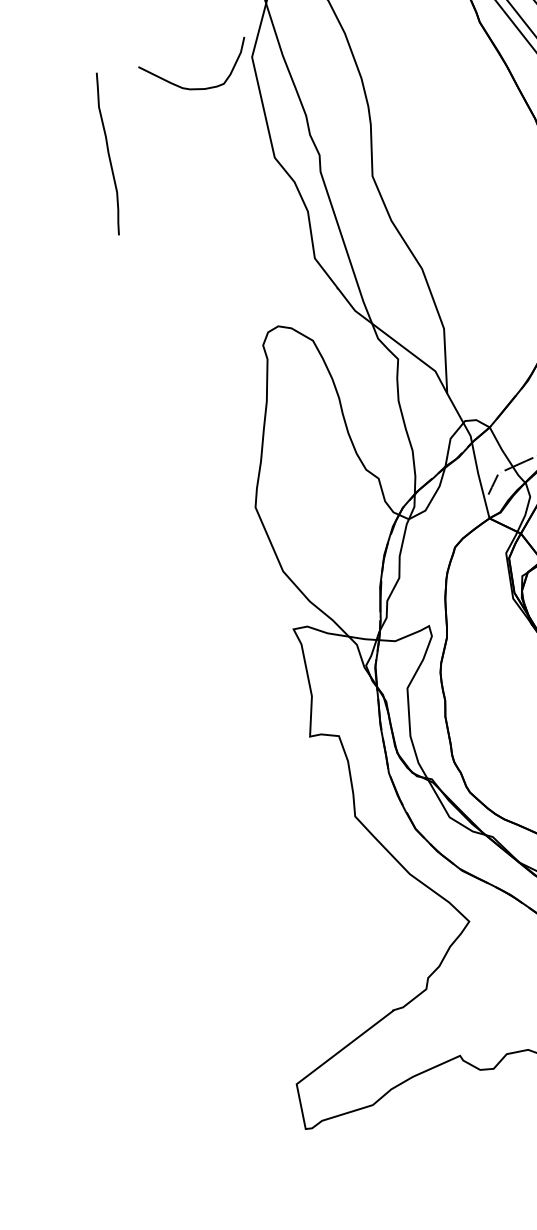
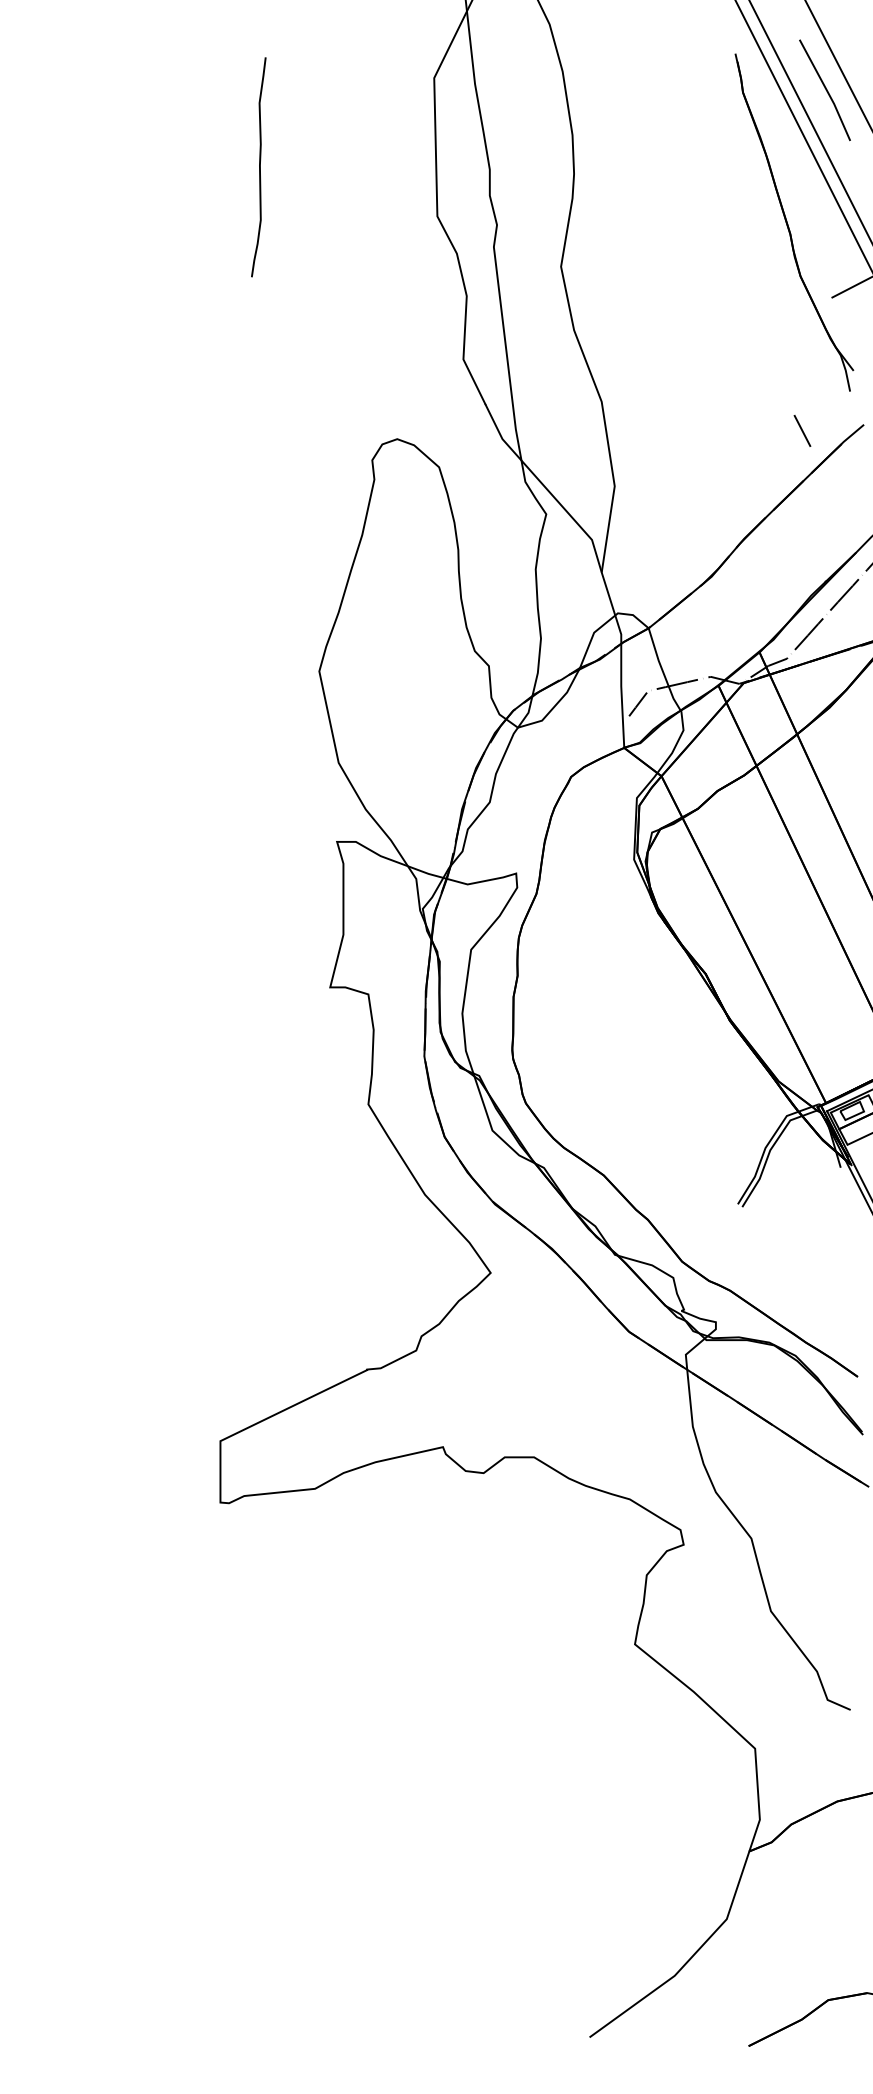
curve: (193, 88) -> (348, 103), removed
curve: (108, 154) -> (259, 167), moved

